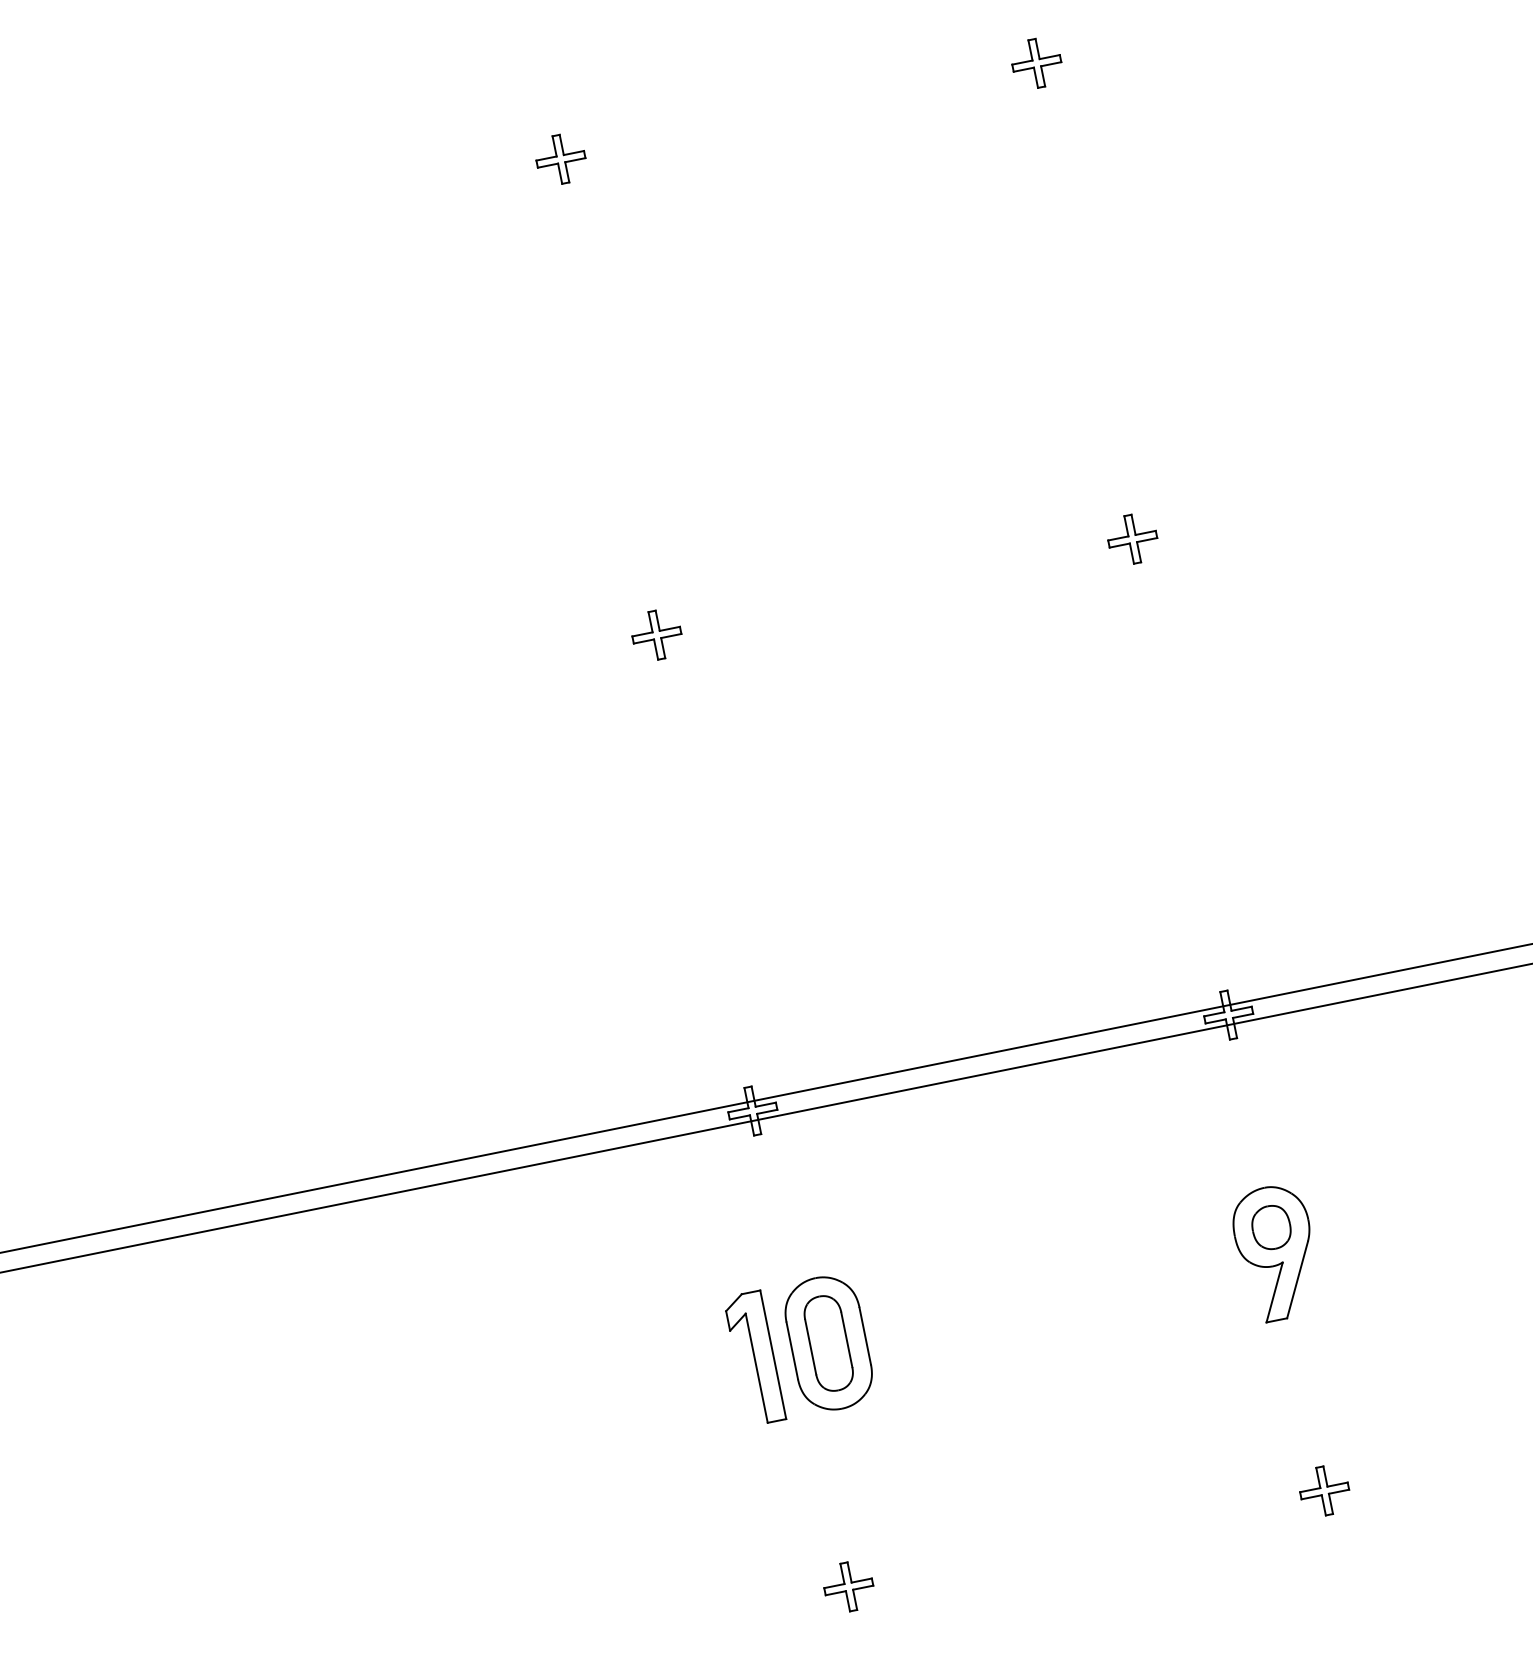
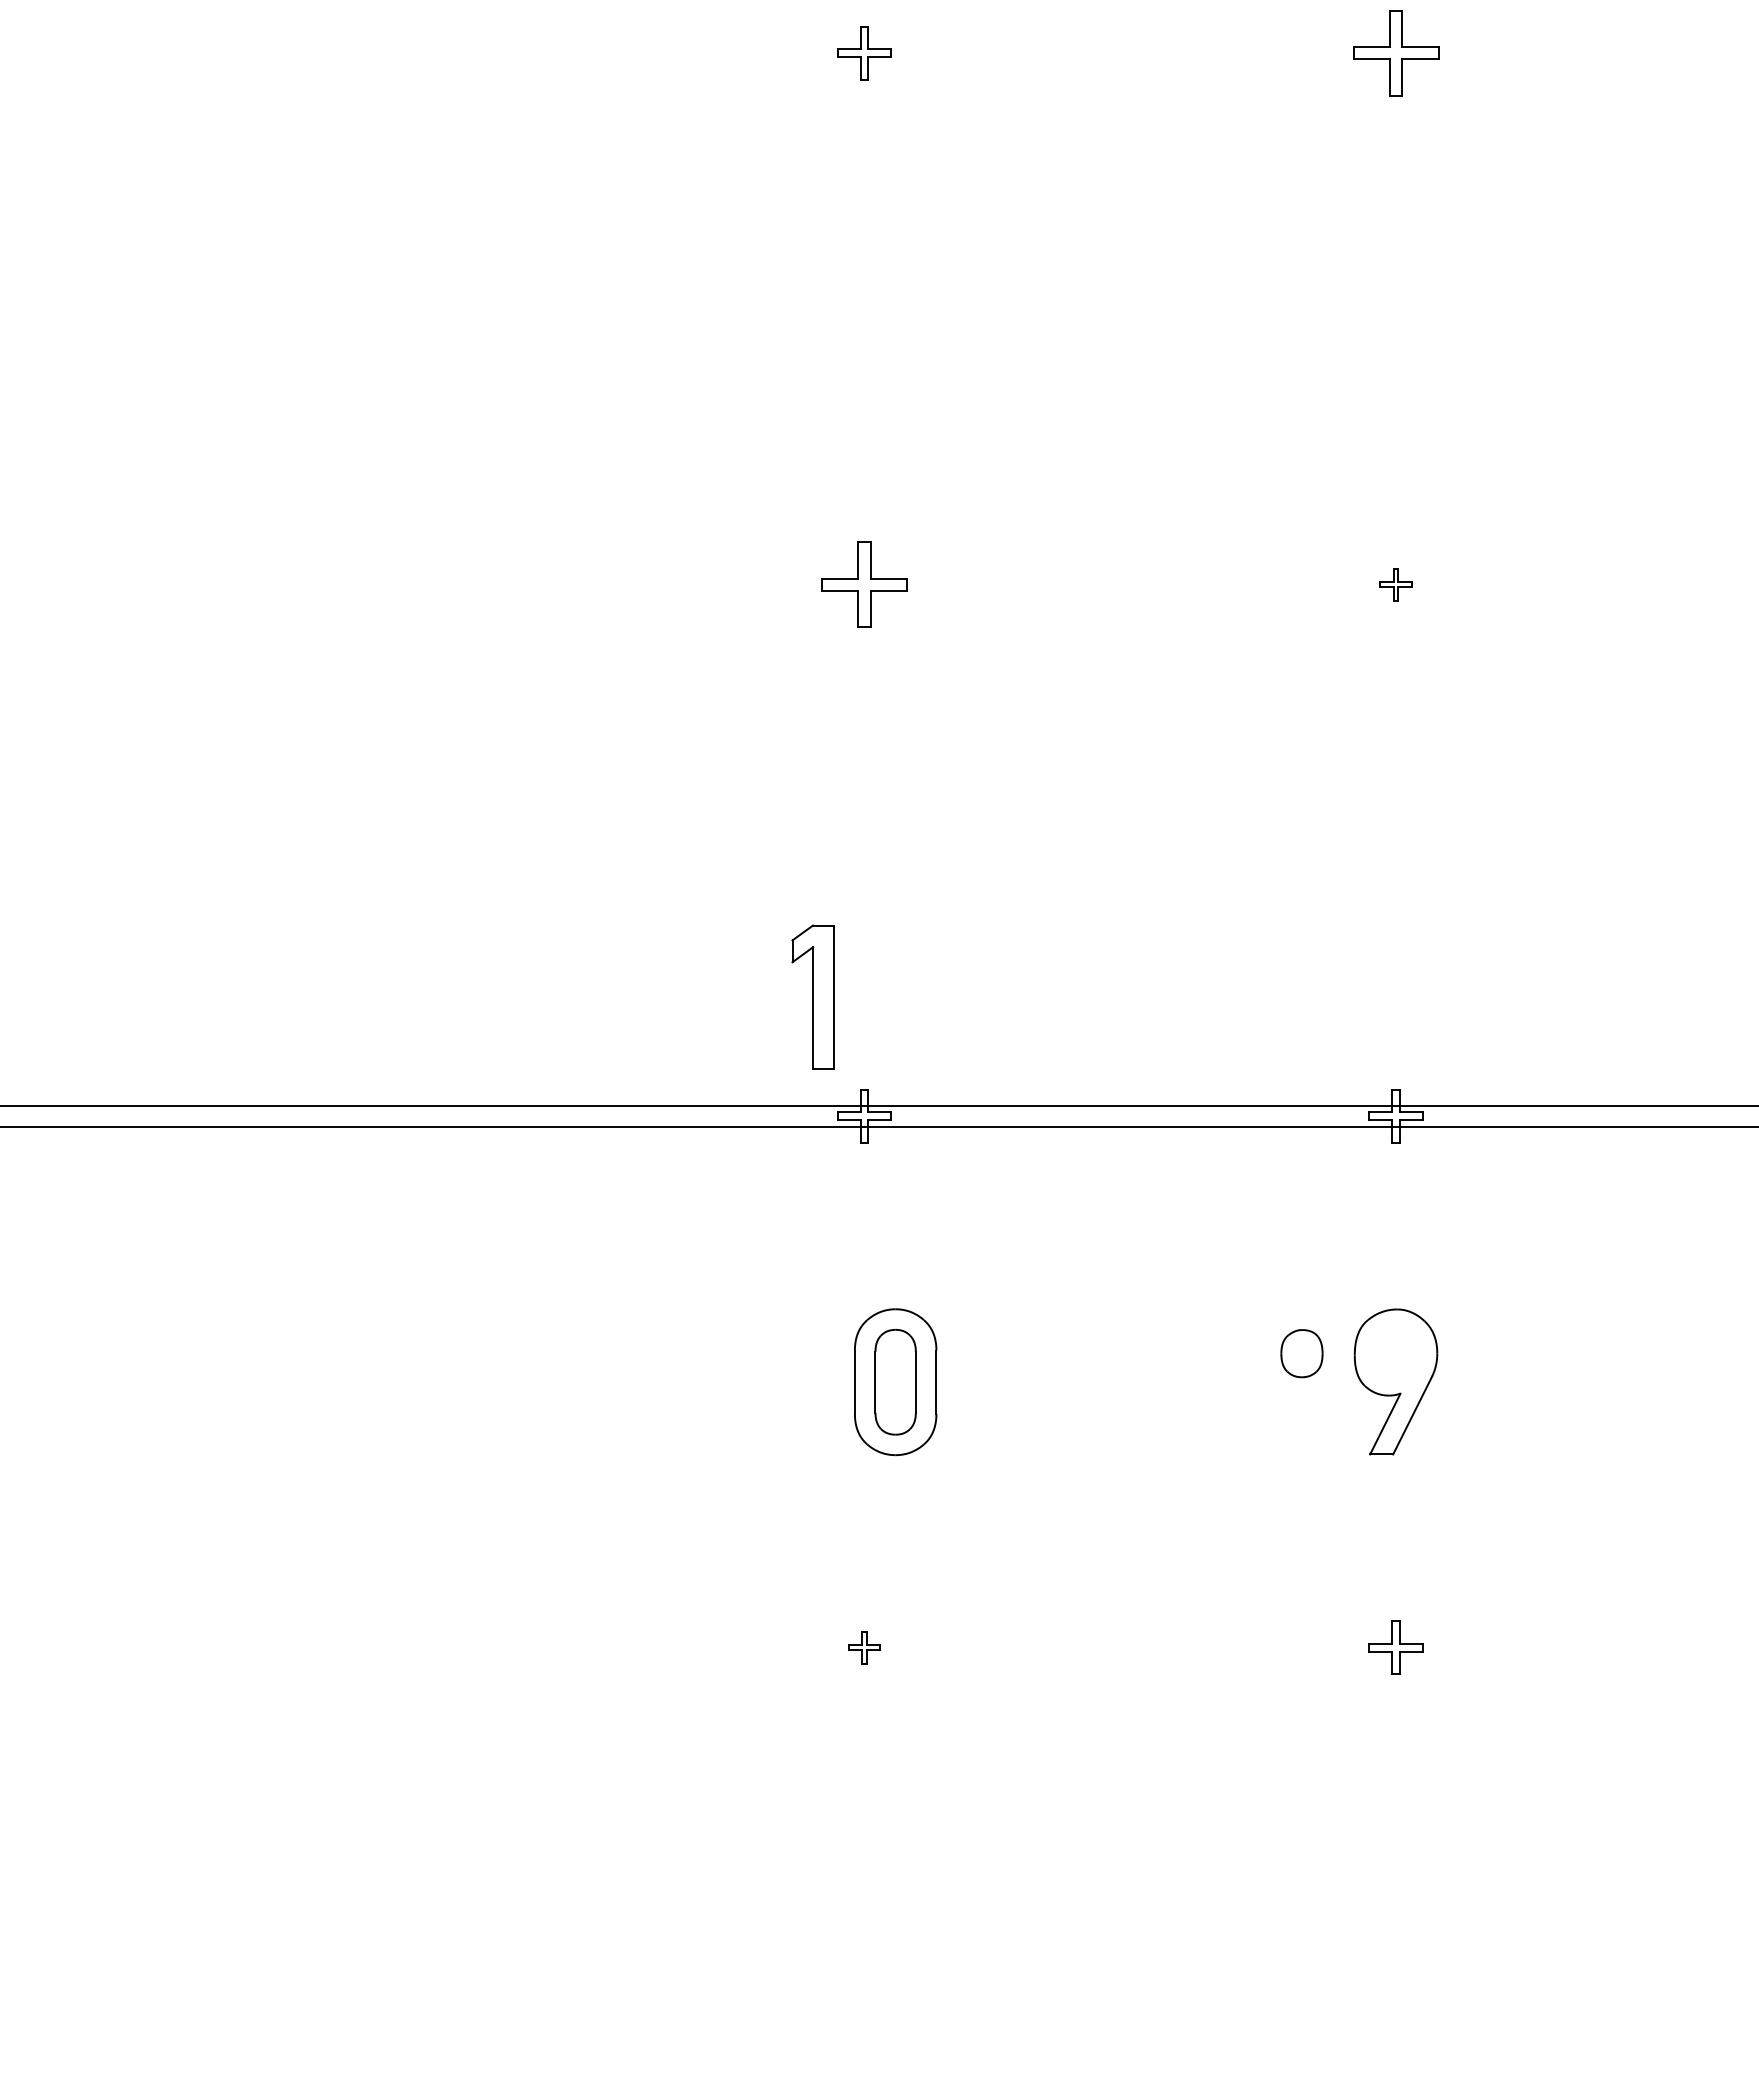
part: (1036, 63) -> (1395, 53), size x1.6
part: (1132, 539) -> (1395, 584), size x0.6
part: (656, 634) -> (864, 584), size x1.6
part: (1271, 1227) -> (1301, 1353), moved
part: (754, 1357) -> (812, 996), moved
part: (848, 1586) -> (864, 1647), size x0.6

